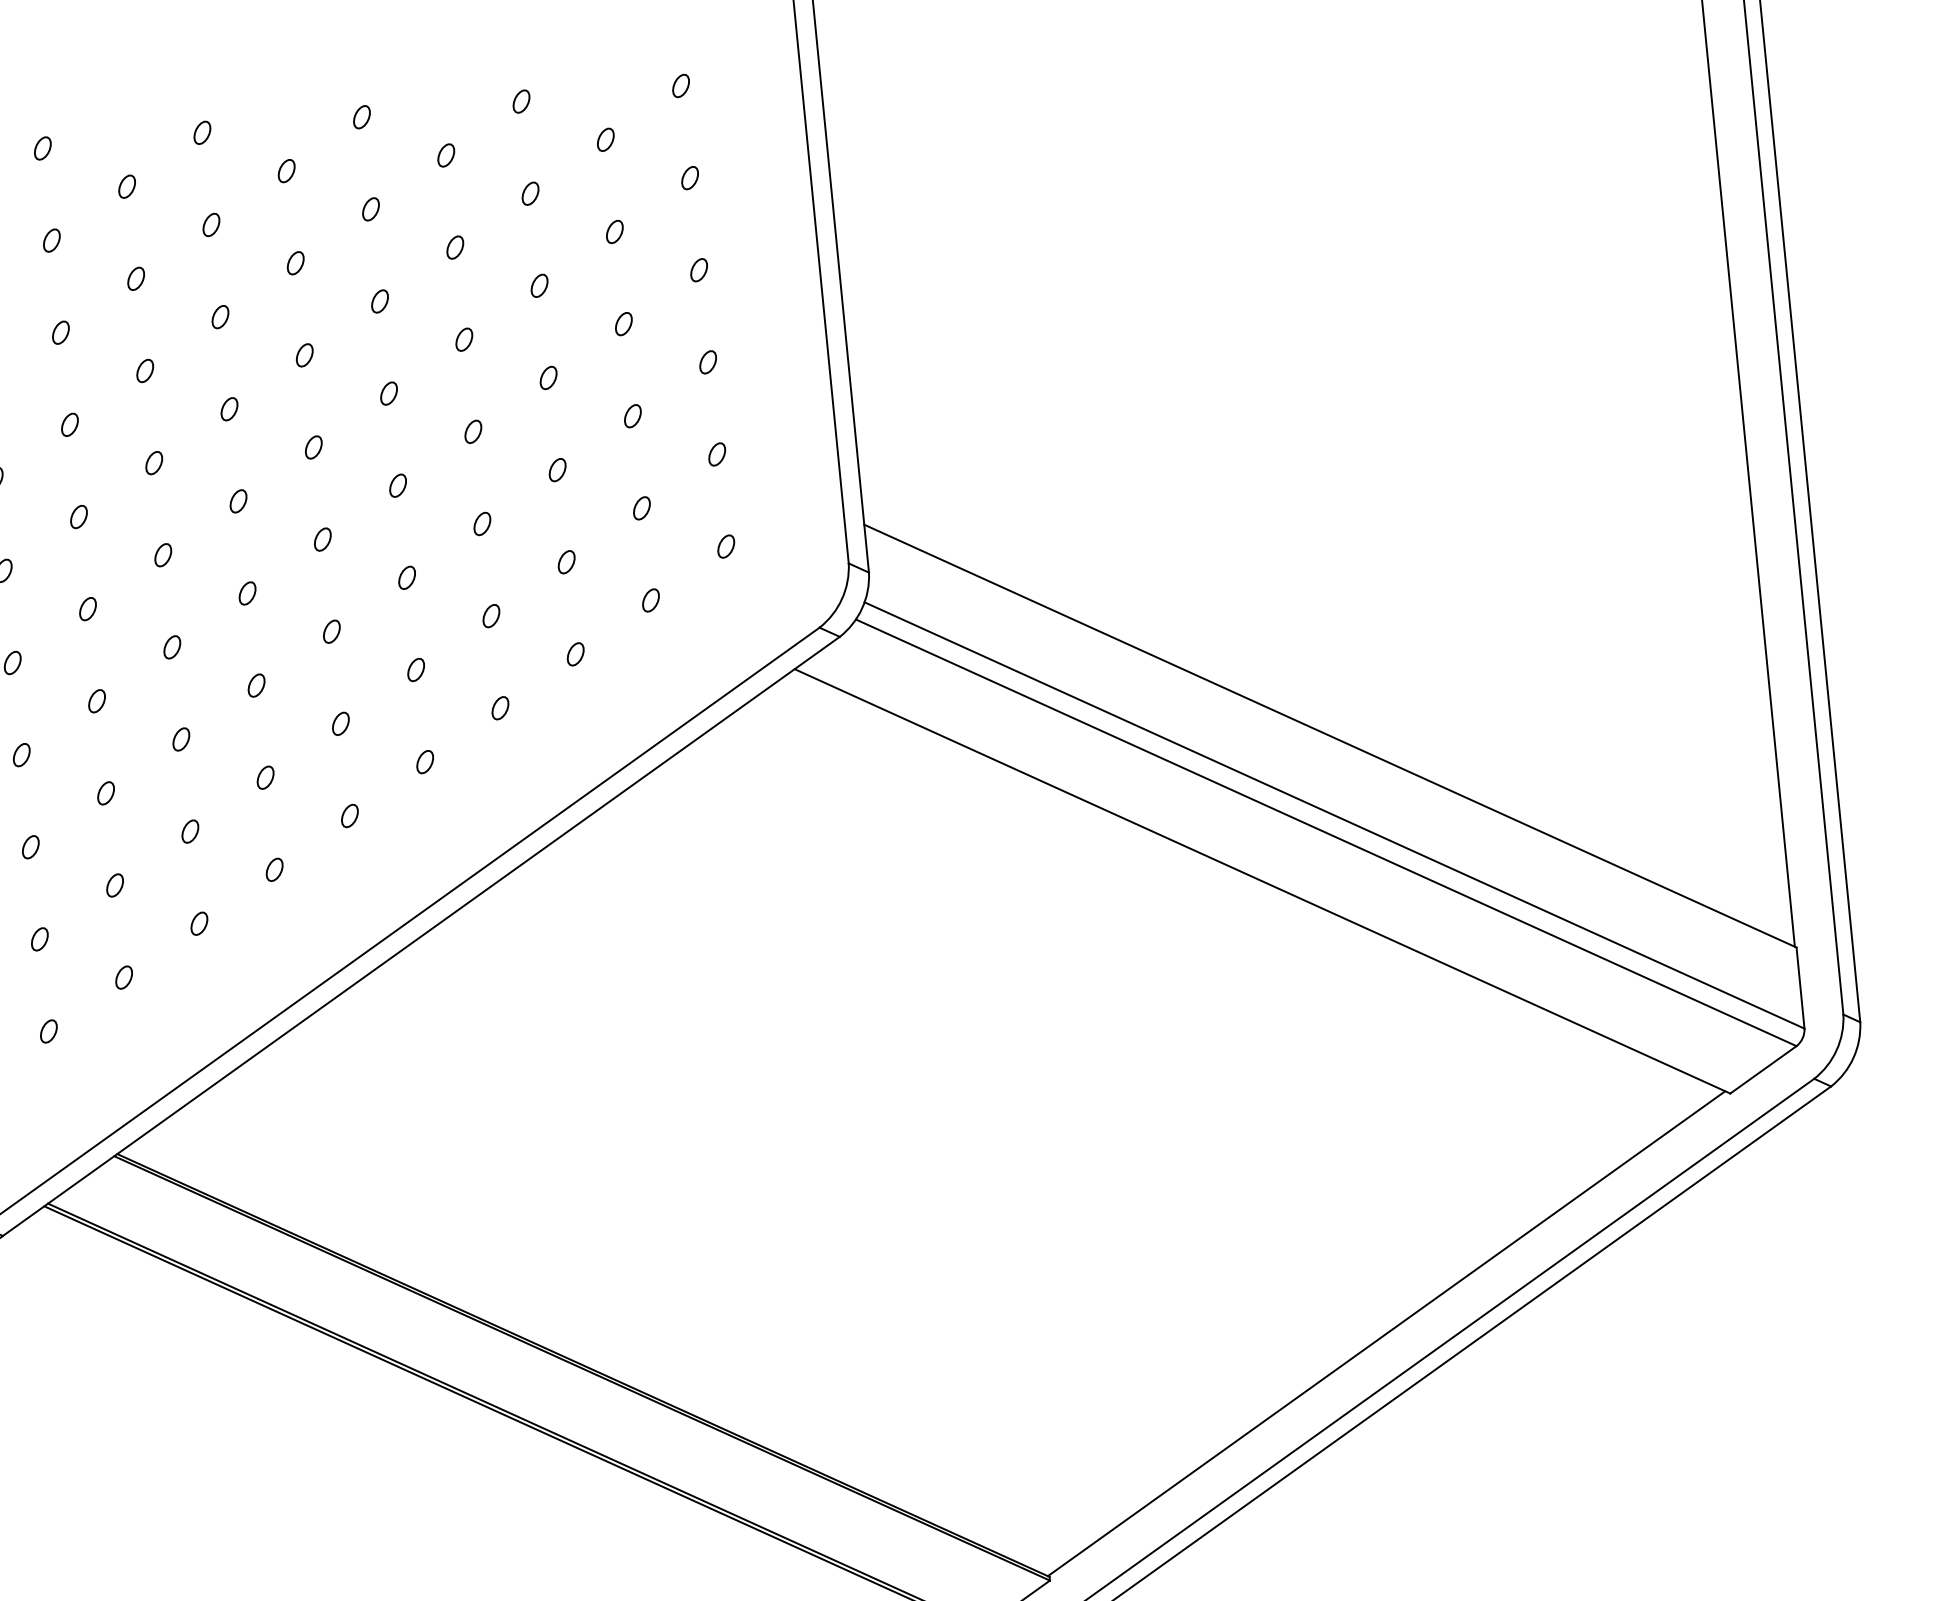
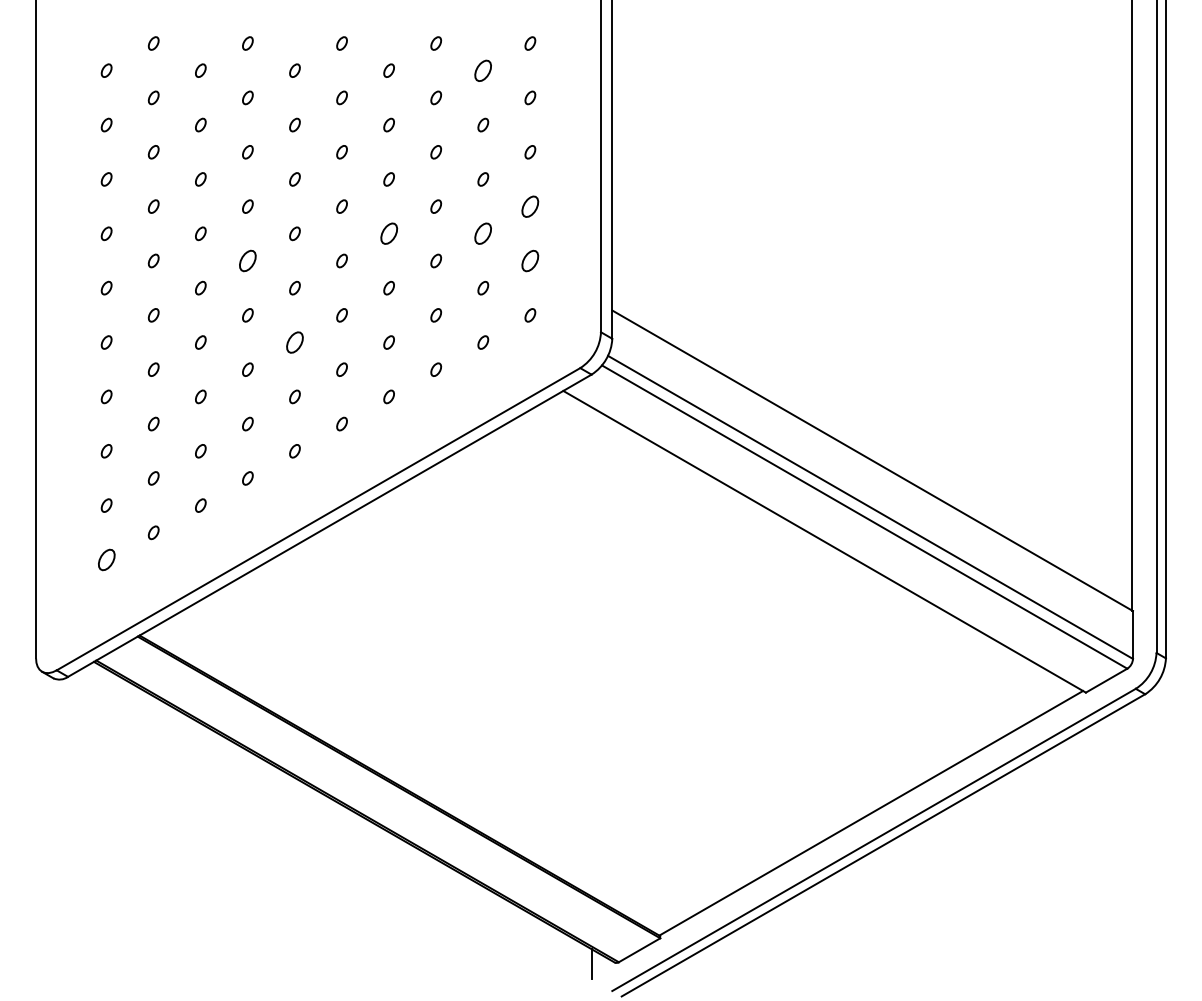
part: (606, 139) -> (483, 70), size x1.6
part: (708, 362) -> (530, 206), size x1.6
part: (633, 415) -> (483, 233), size x1.6
part: (472, 431) -> (388, 233), size x1.6
part: (717, 453) -> (530, 260), size x1.6
part: (237, 500) -> (247, 260), size x1.6
part: (331, 631) -> (294, 342), size x1.6
part: (48, 1030) -> (106, 559), size x1.6

